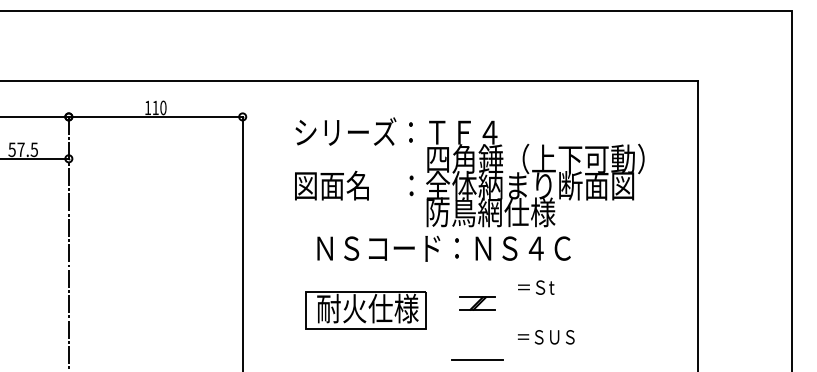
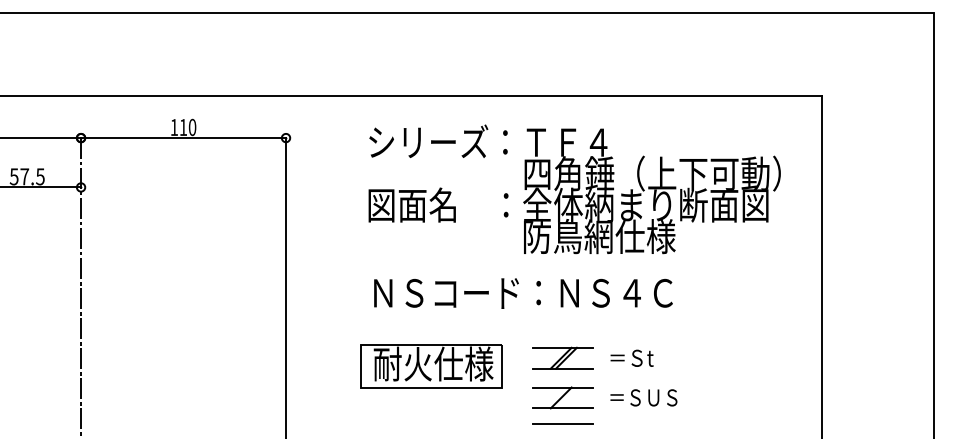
text: (469, 172) -> (574, 189), moved
text: (535, 286) -> (631, 357), moved
part: (477, 303) -> (562, 357), size x1.43
part: (477, 336) -> (562, 397), added

